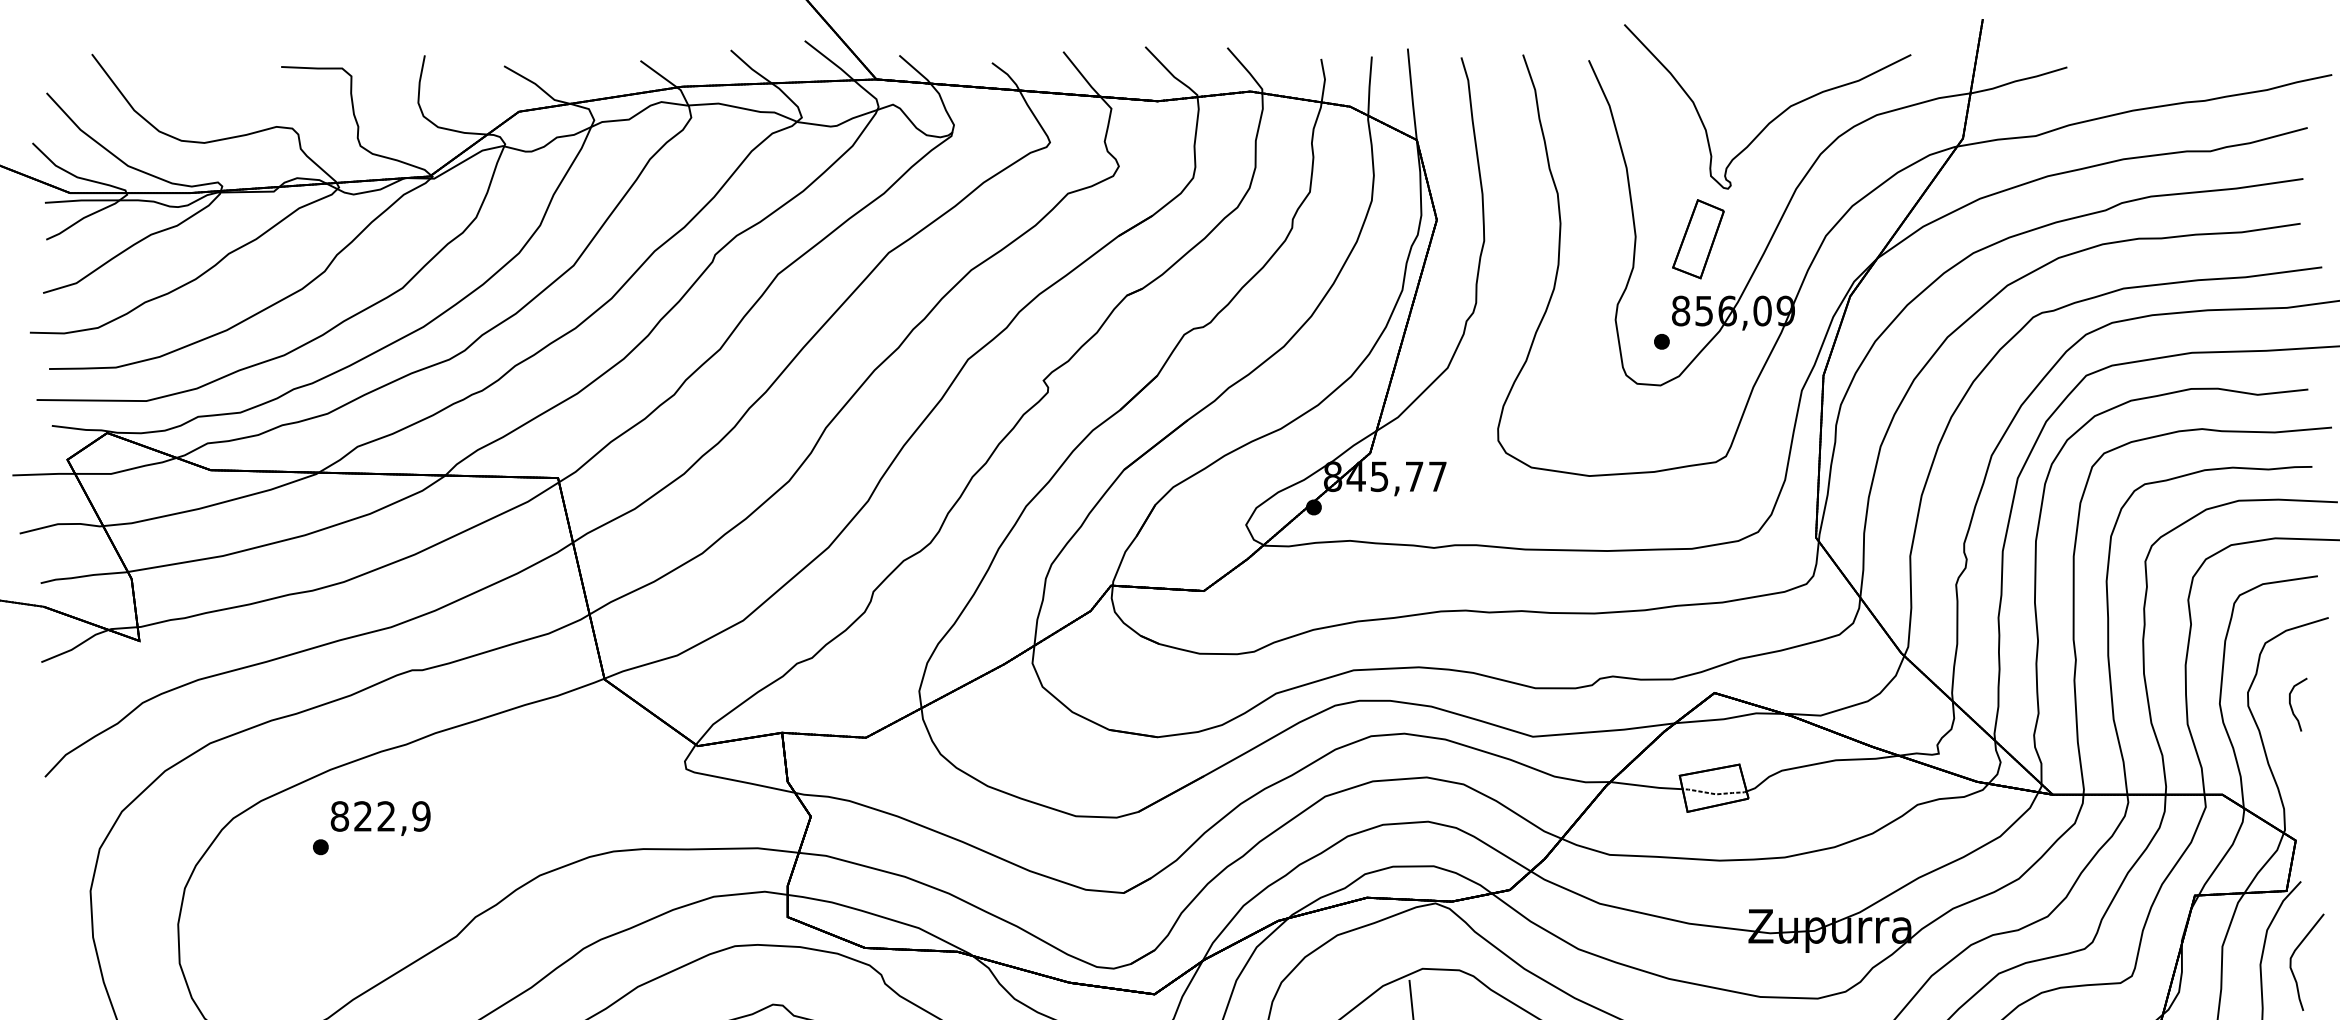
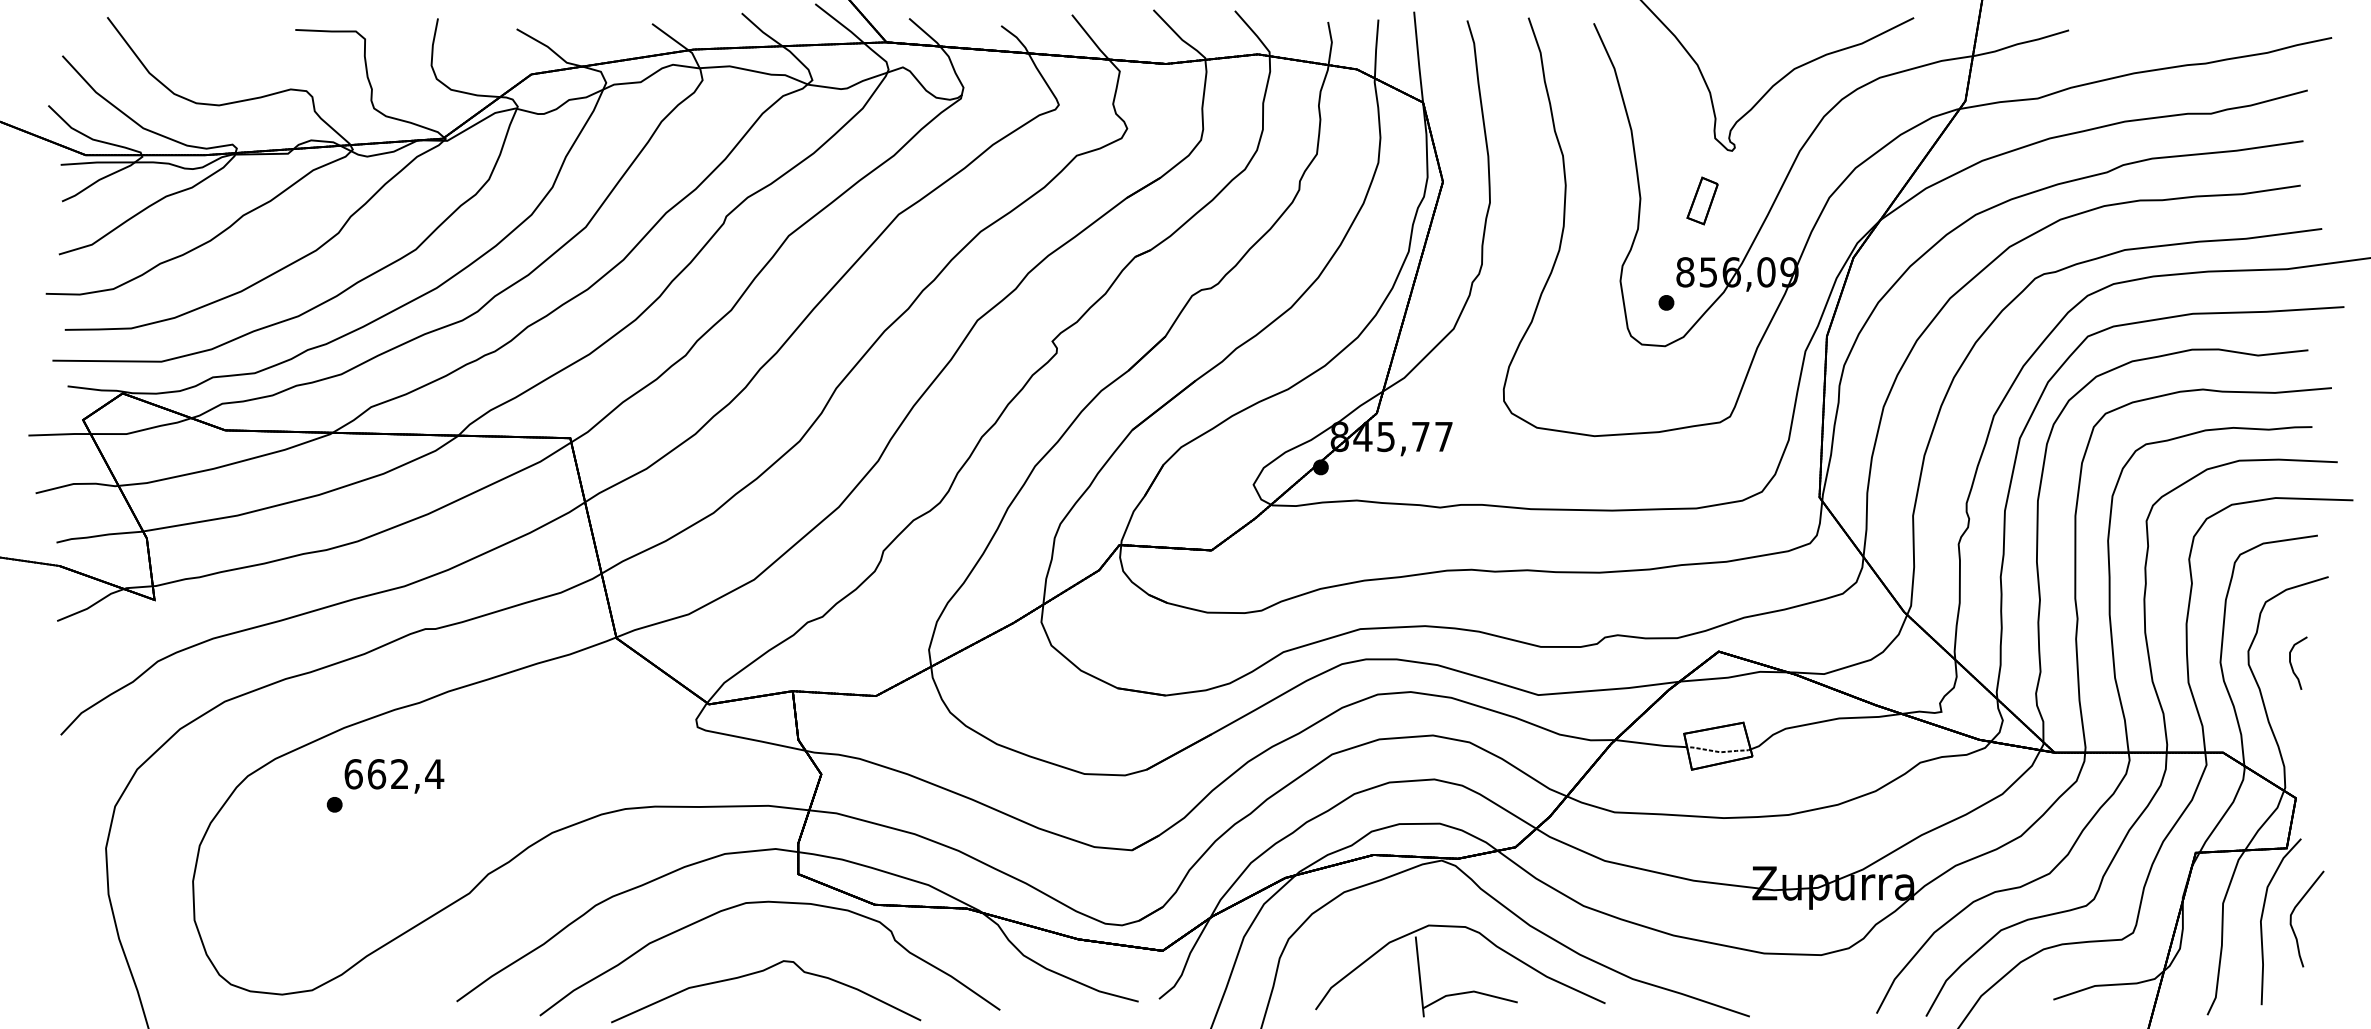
part: (1698, 238) -> (1702, 200), size x0.6
text: (381, 816) -> (394, 774), 822,9 -> 662,4

